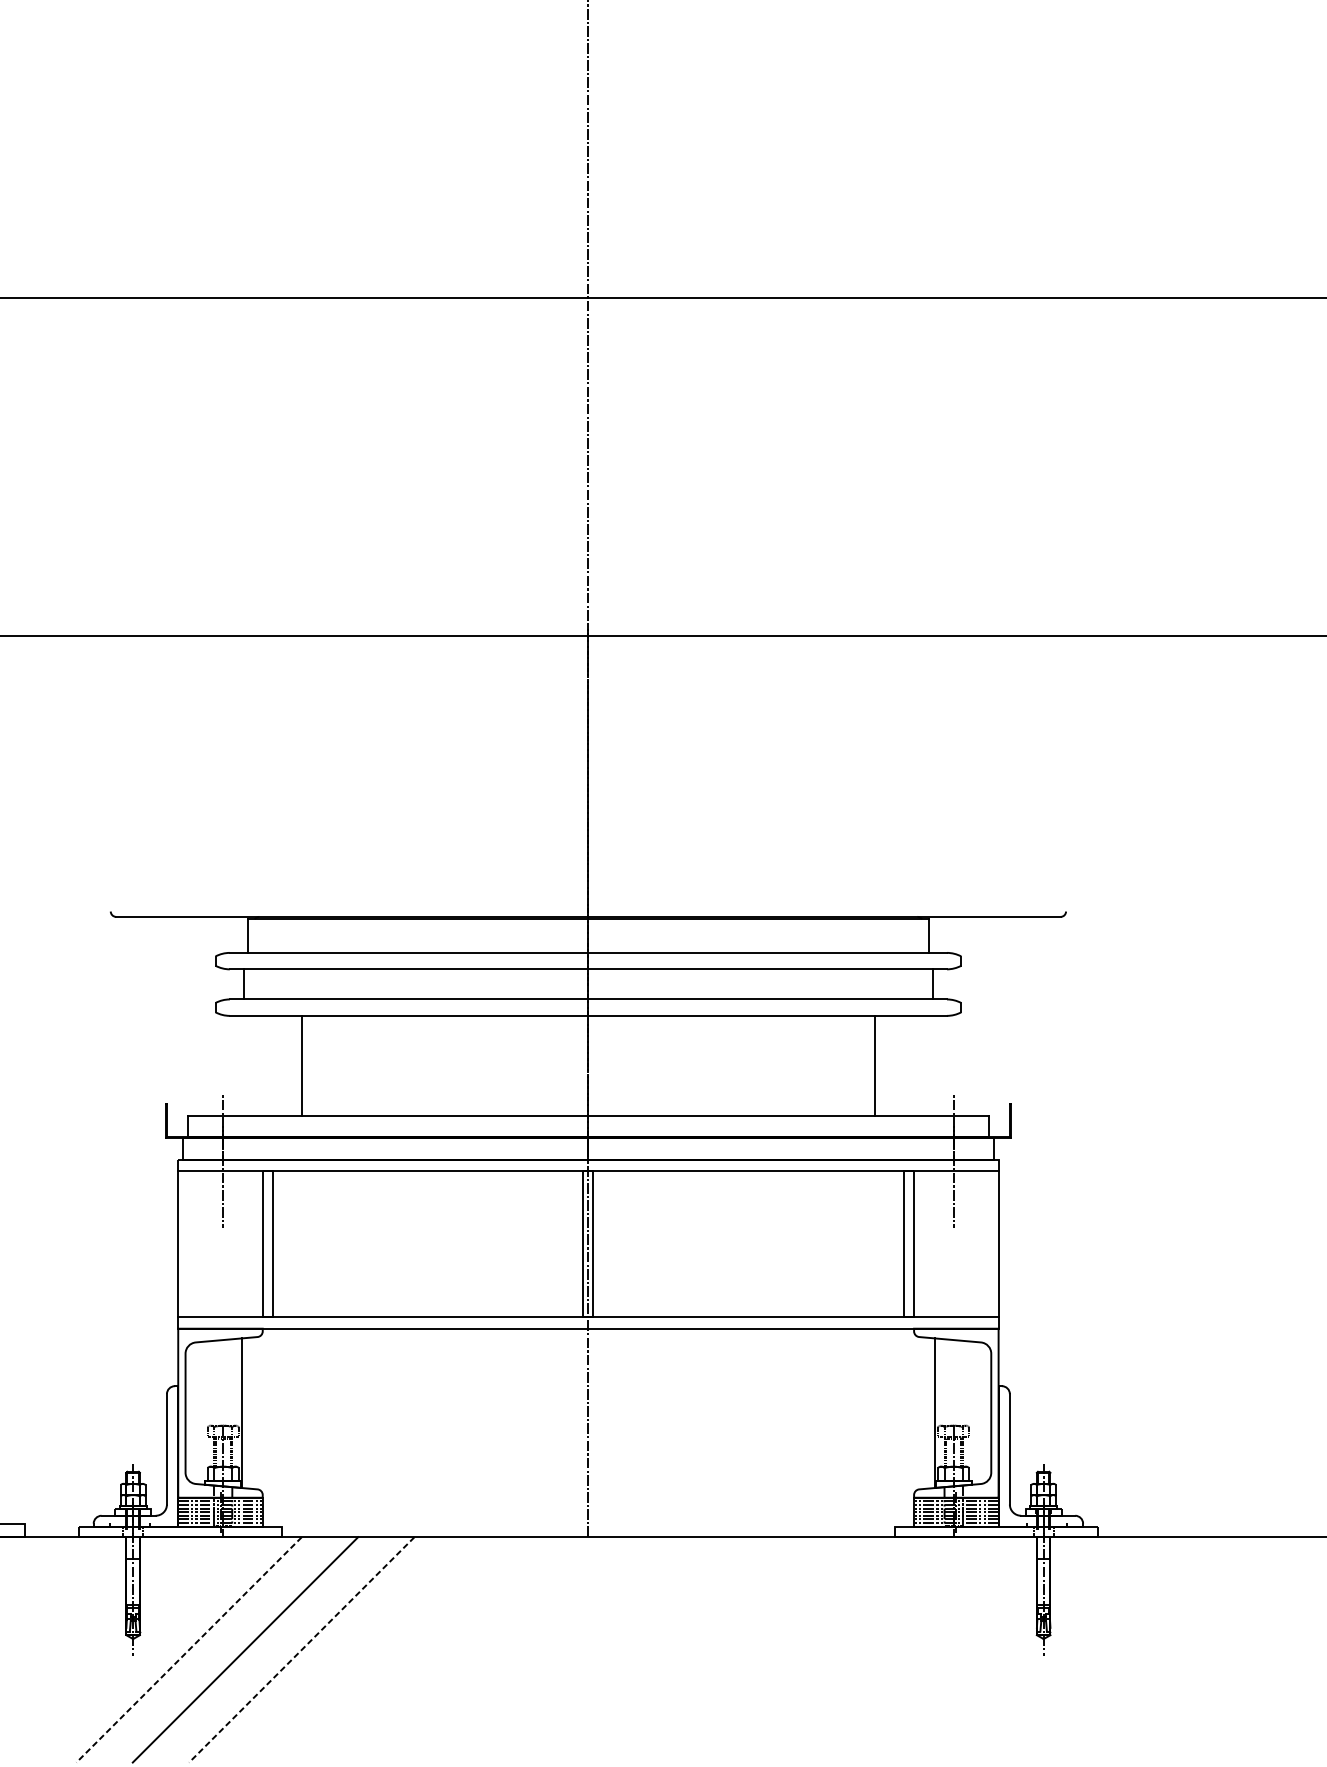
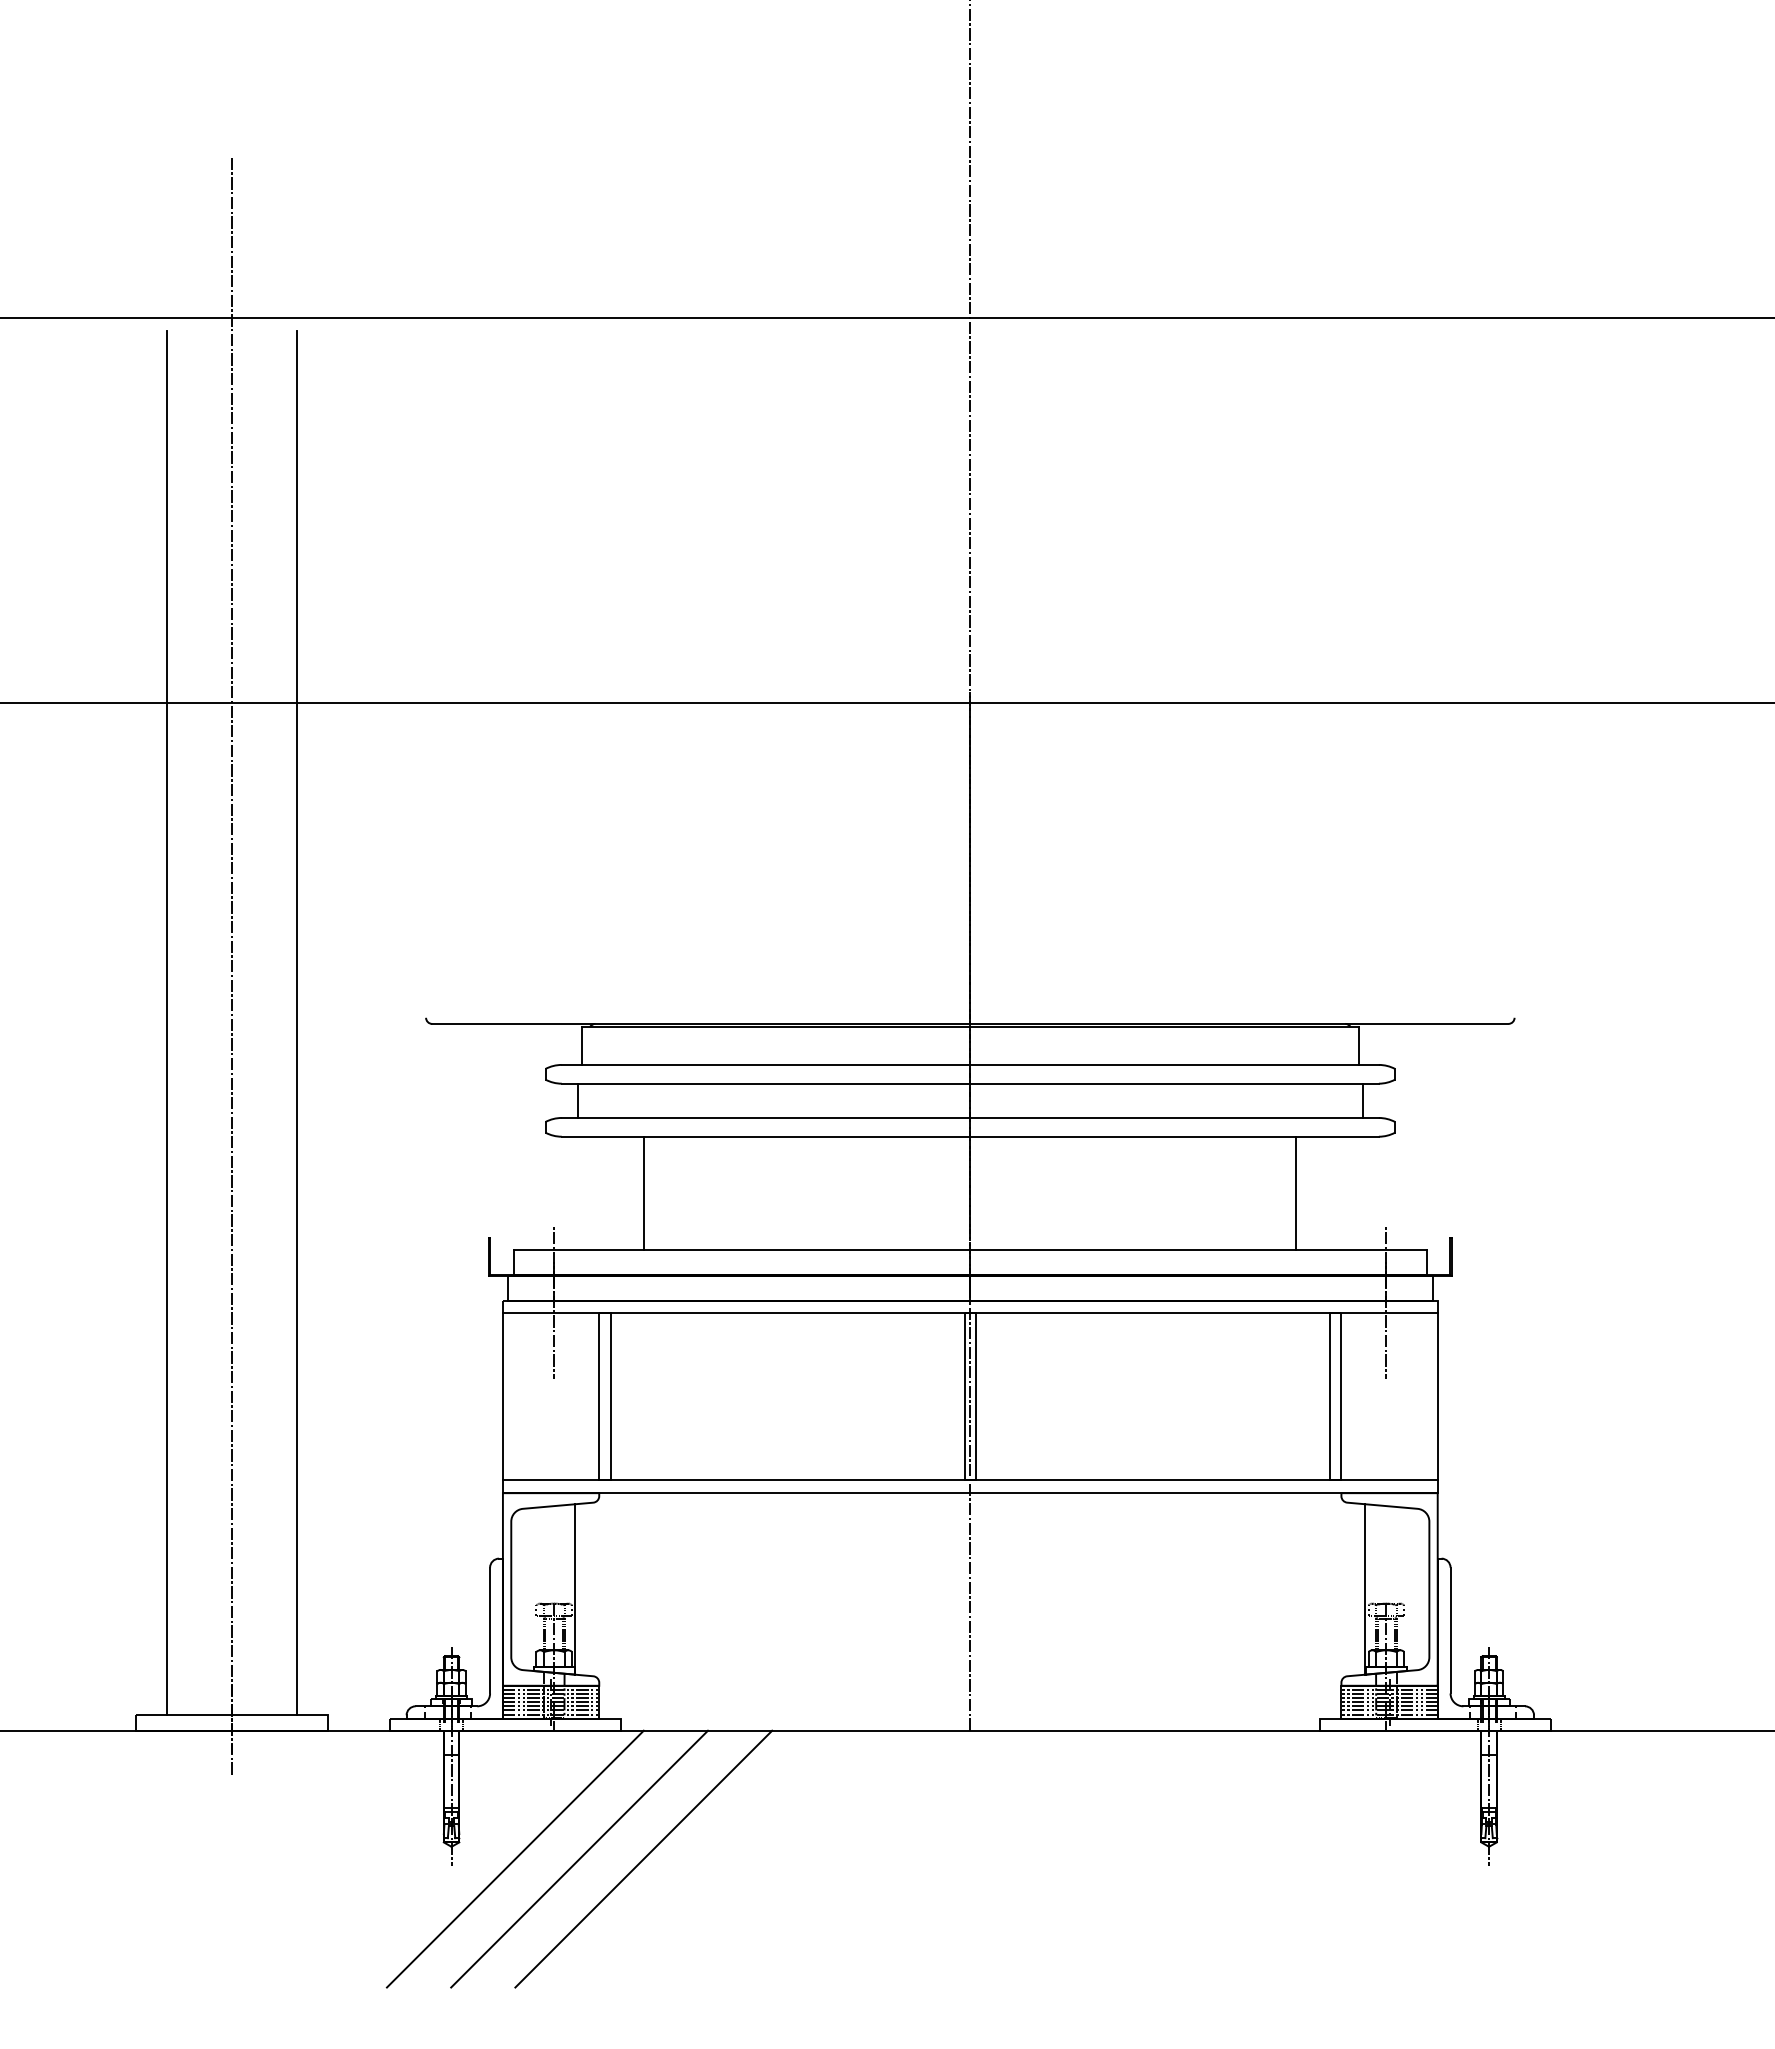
line: (189, 1650) -> (515, 1859), dashed -> solid
line: (301, 1650) -> (643, 1859), dashed -> solid

